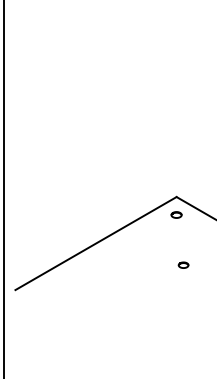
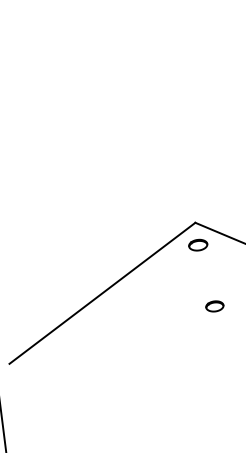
part: (176, 214) -> (197, 244), size x1.43
part: (183, 265) -> (214, 306), size x1.43

